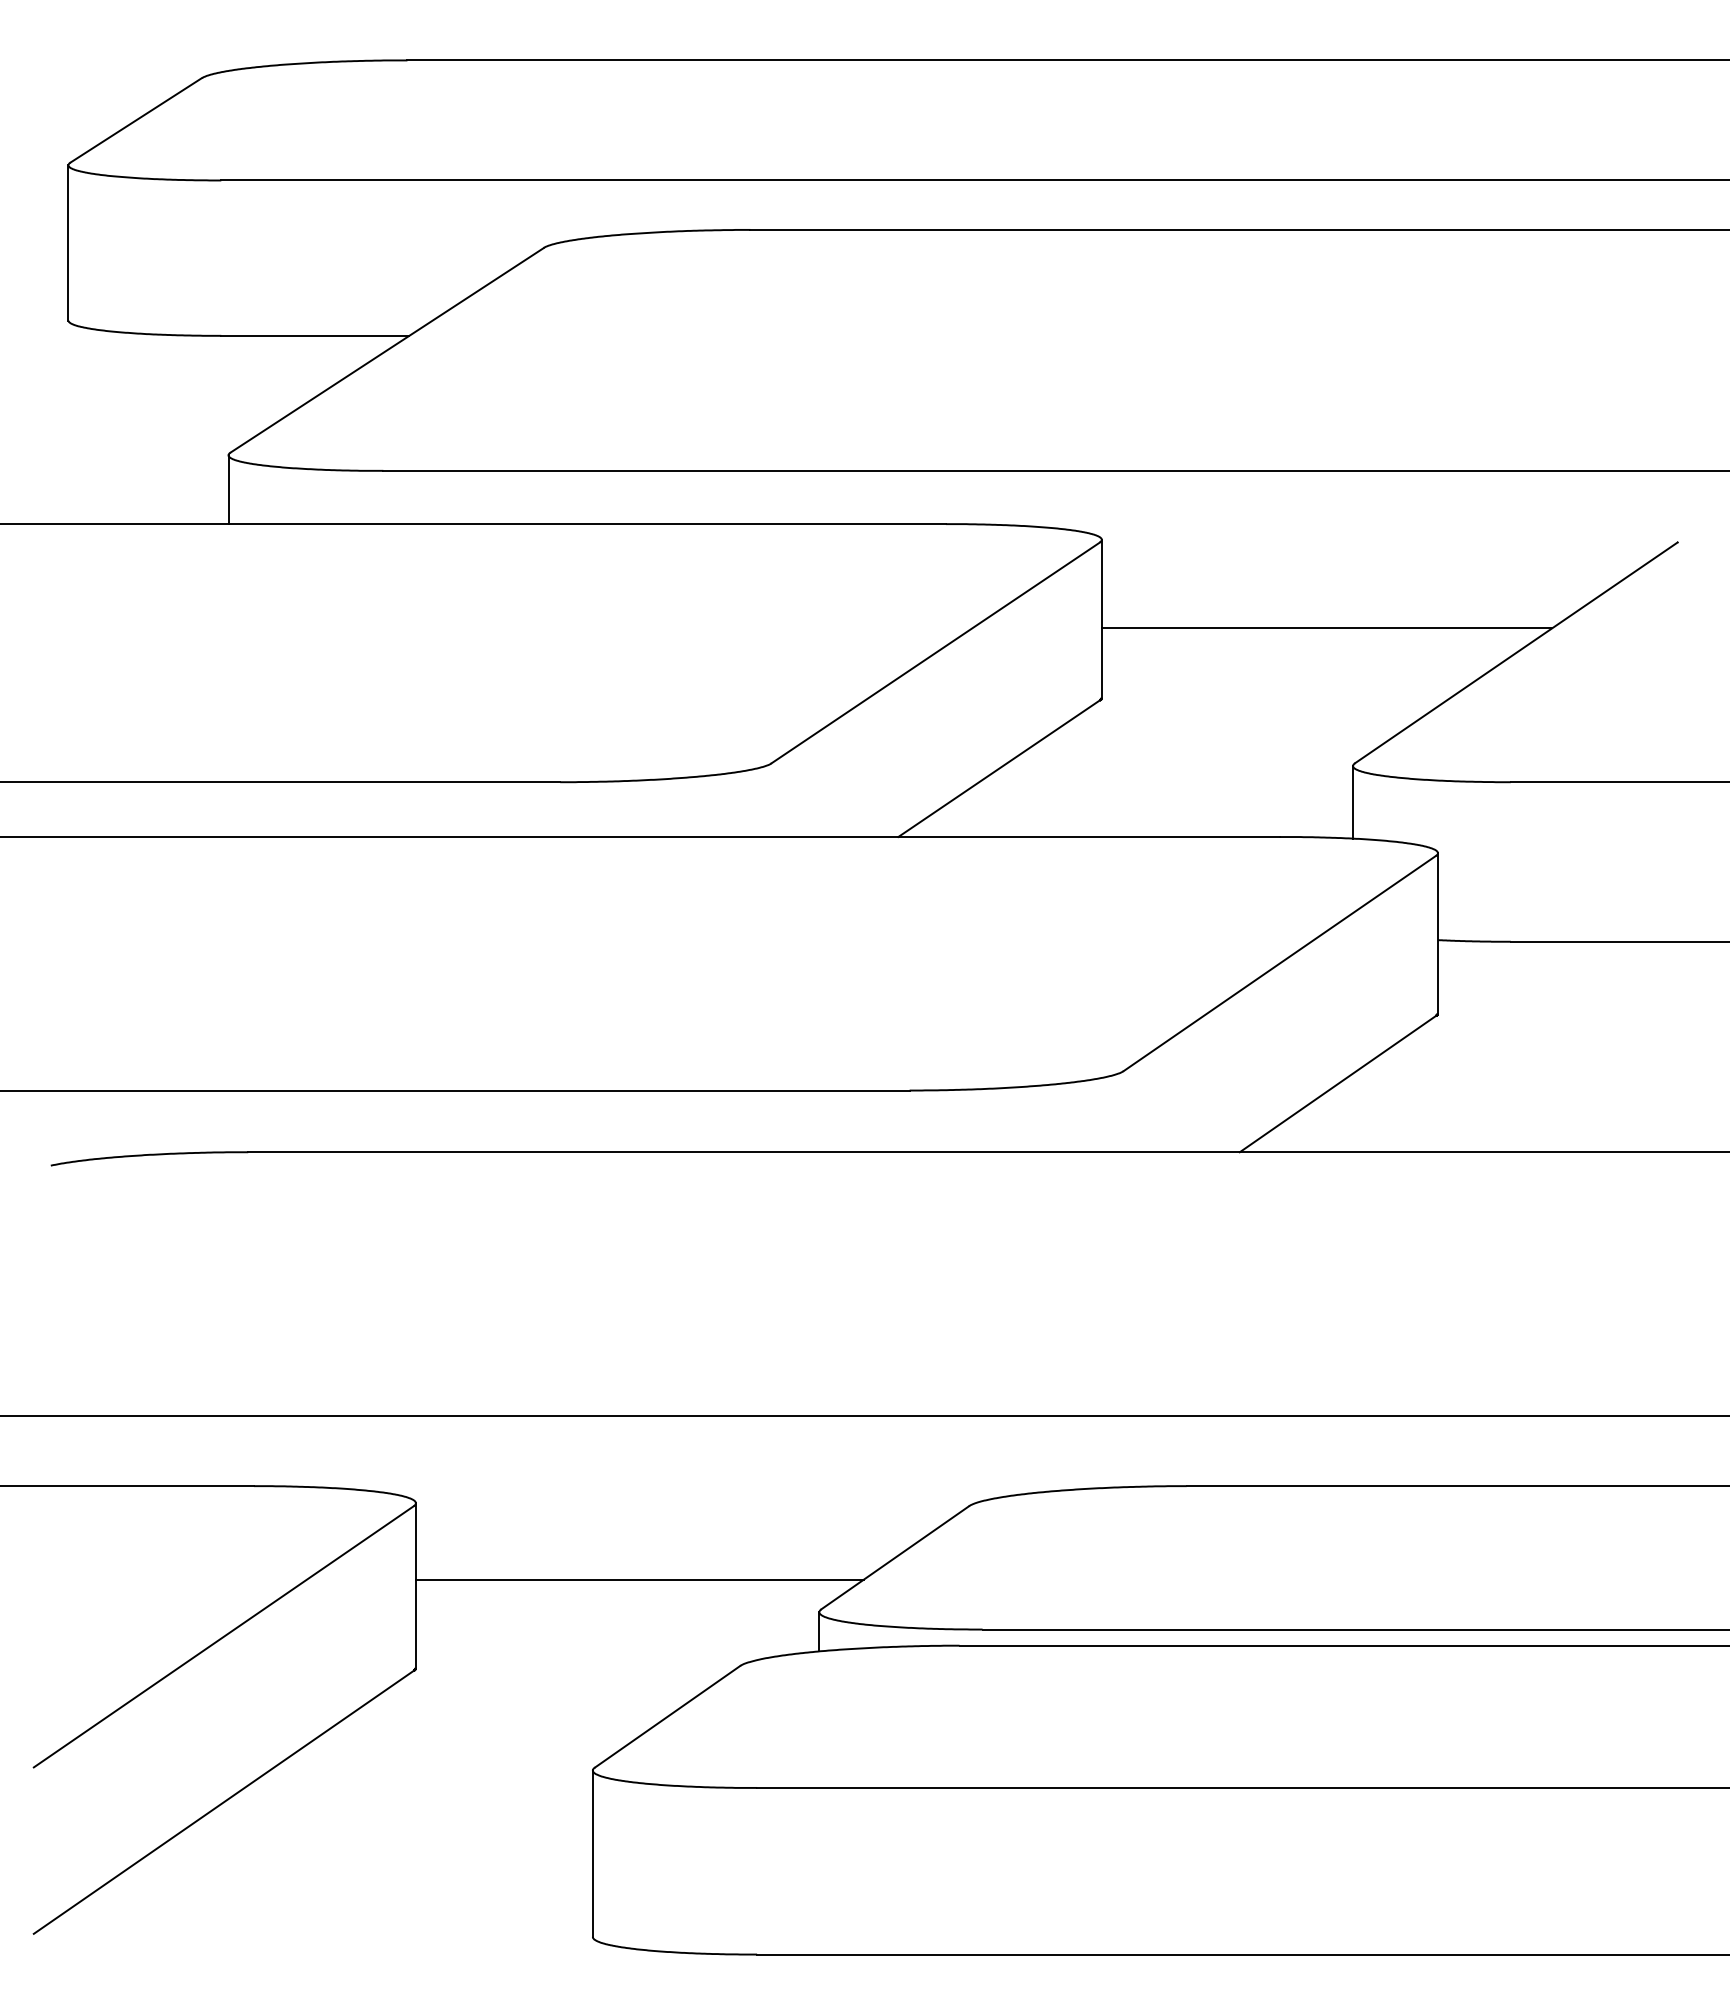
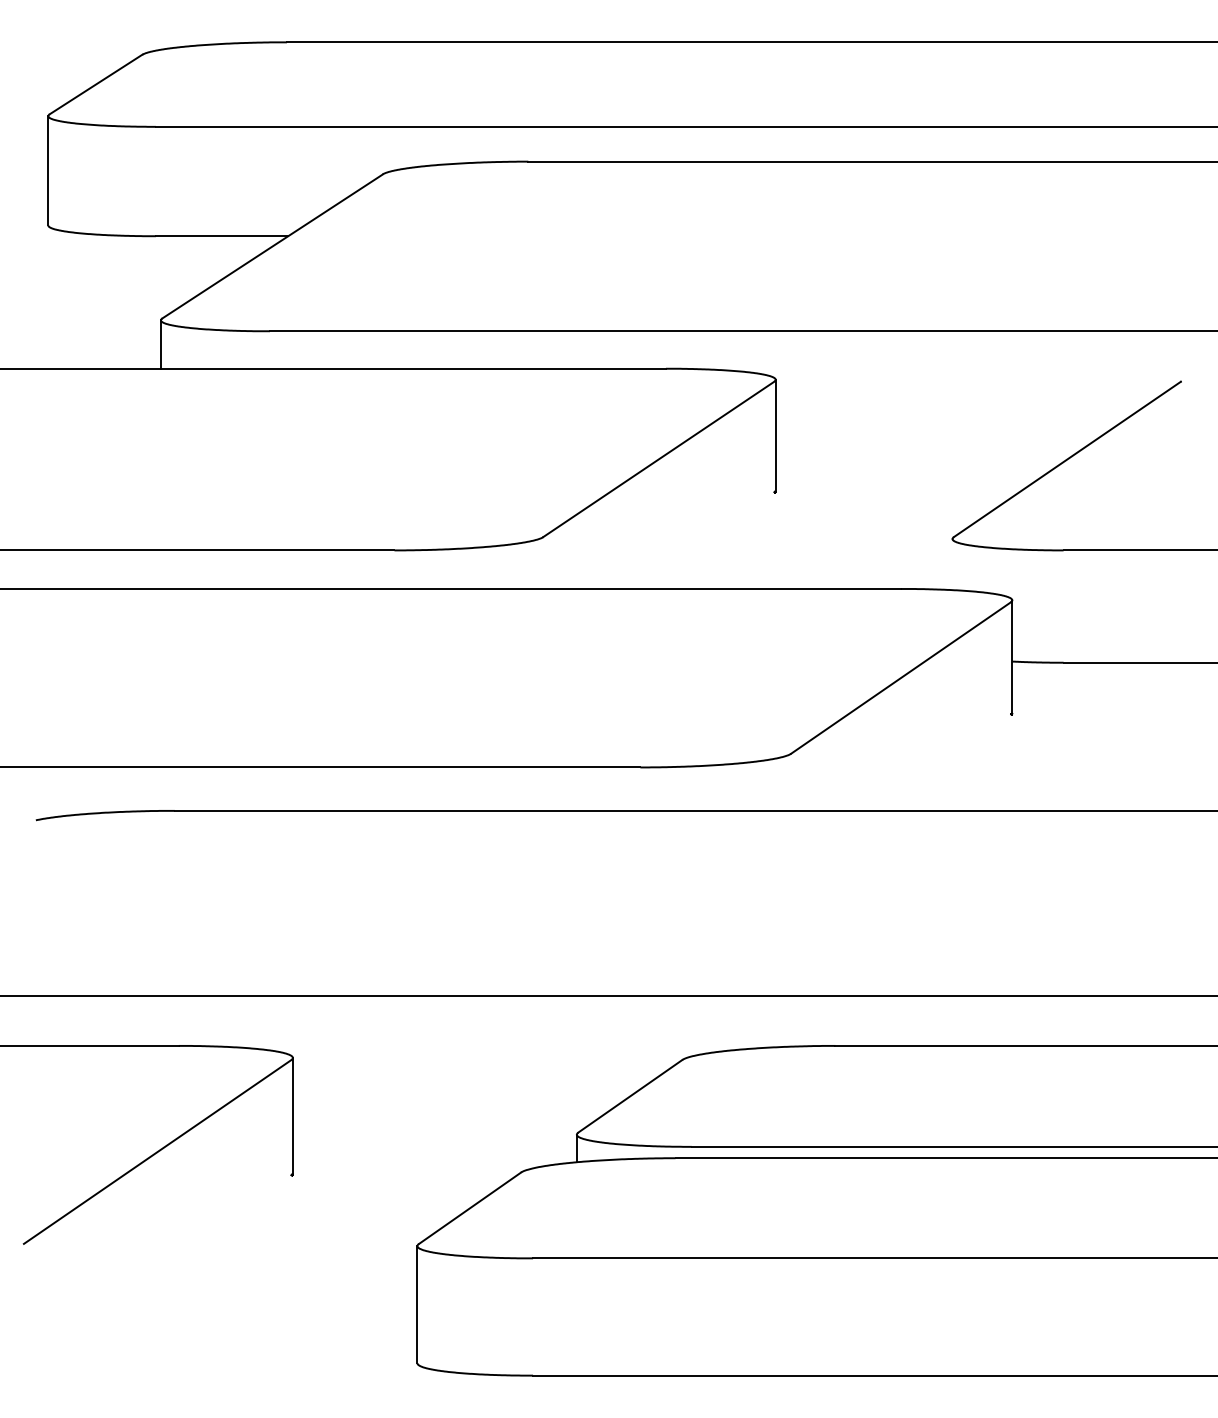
line: (1326, 628) -> (933, 442), removed
line: (998, 768) -> (702, 540), removed
line: (1352, 802) -> (952, 564), removed
line: (1337, 1084) -> (941, 763), removed
line: (639, 1579) -> (450, 1111), removed
line: (223, 1801) -> (157, 1267), removed

